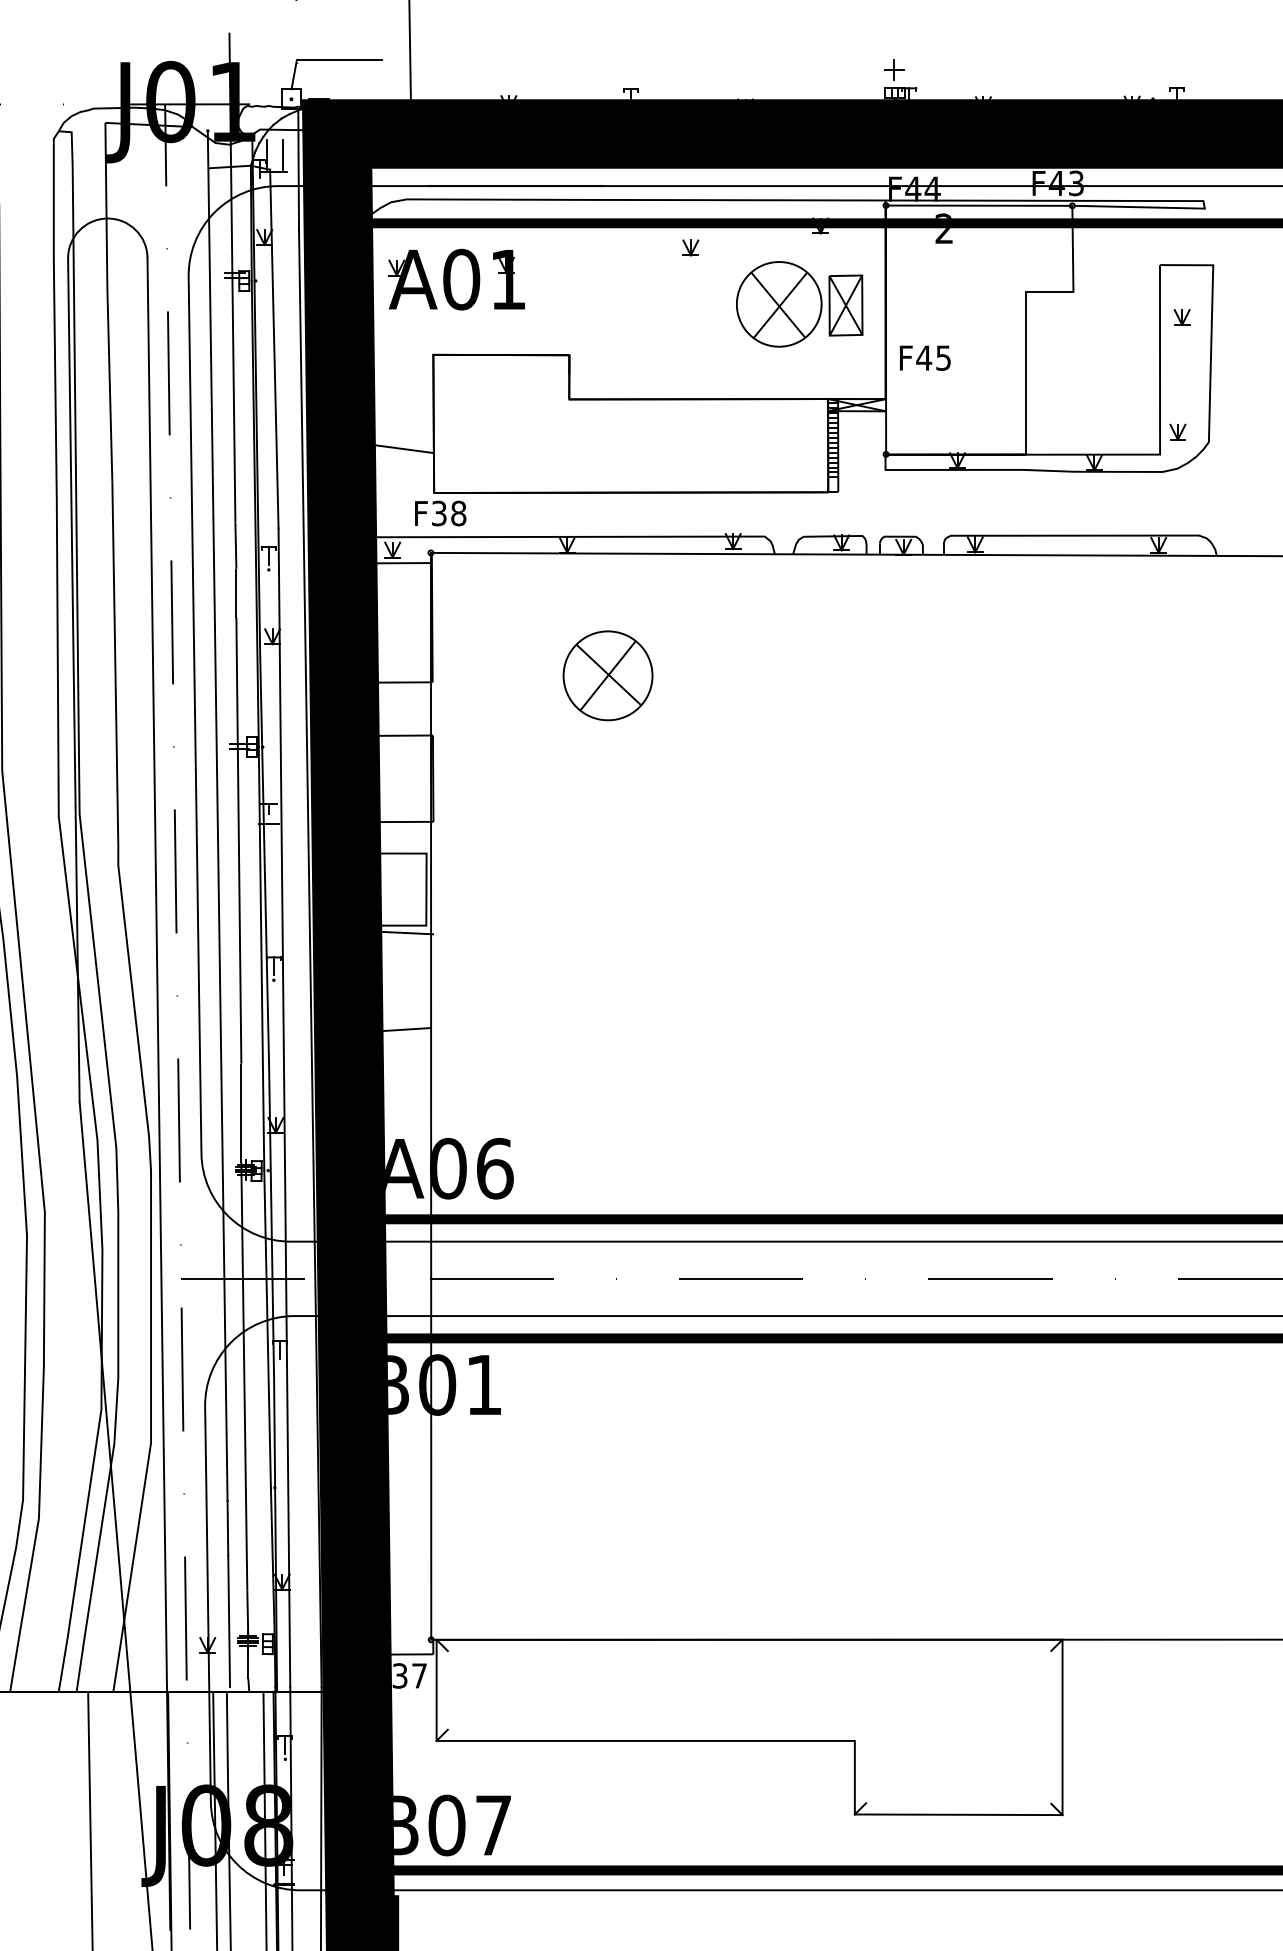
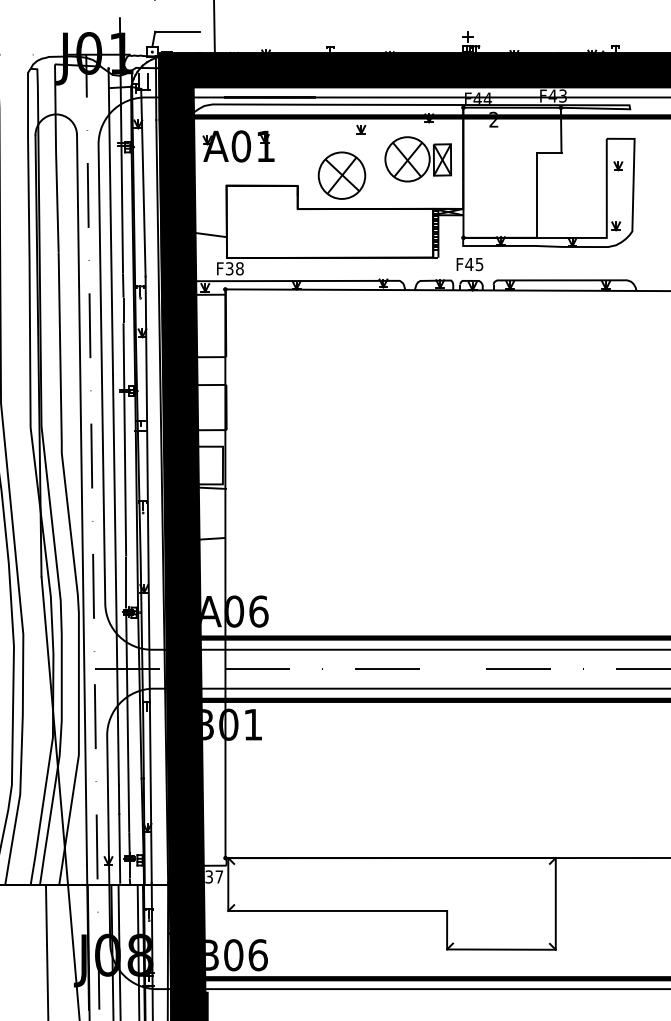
text: (924, 358) -> (469, 264), moved
part: (607, 675) -> (341, 175), moved
text: (492, 1826) -> (257, 955), B07 -> B06

